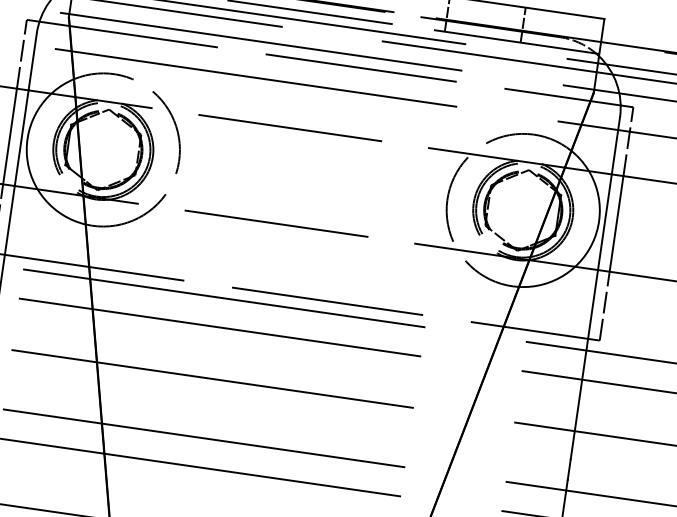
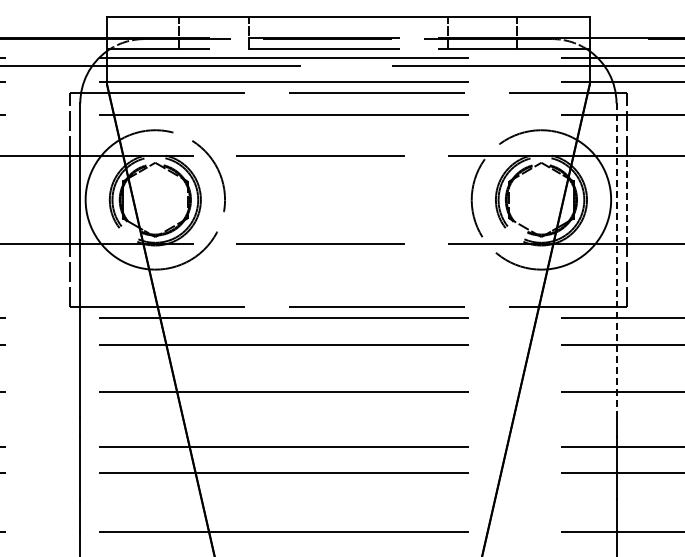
line: (616, 223) -> (627, 199), solid -> dashed
line: (595, 288) -> (616, 260), solid -> dashed

